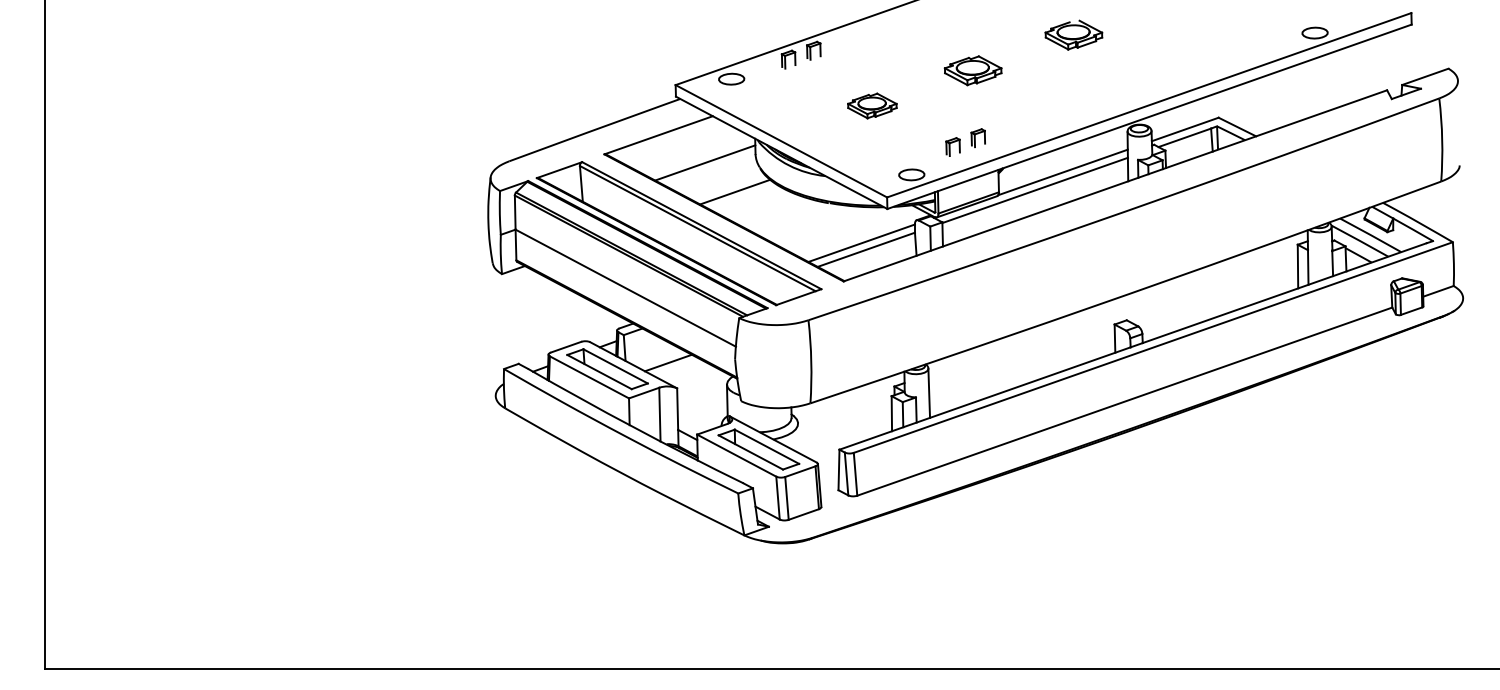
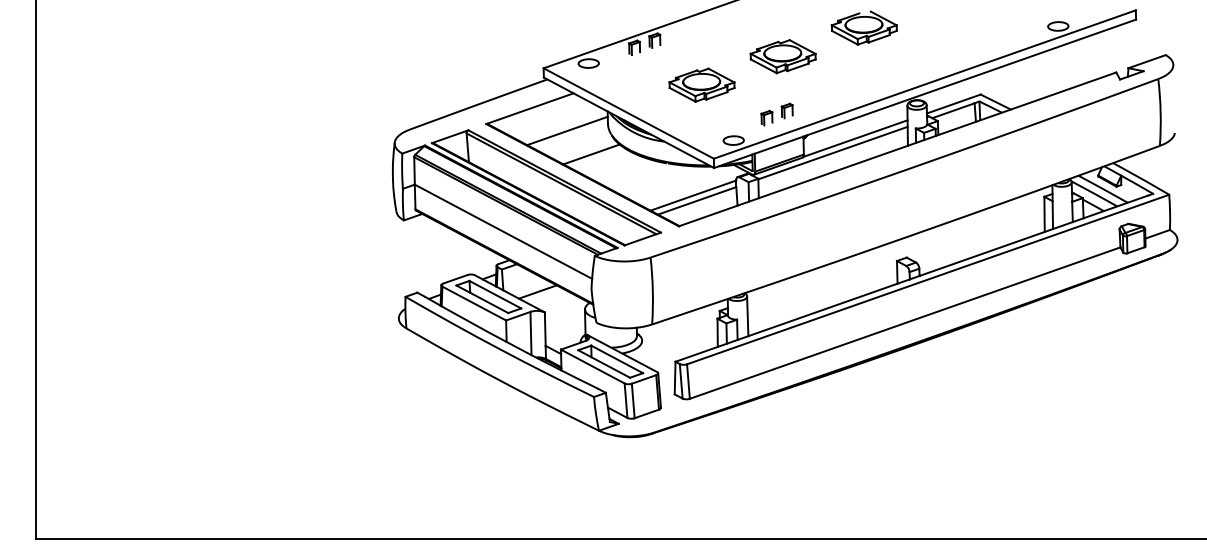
part: (1073, 34) -> (863, 27), size x1.43
part: (972, 70) -> (782, 56), size x1.43
part: (871, 105) -> (701, 84), size x1.67

